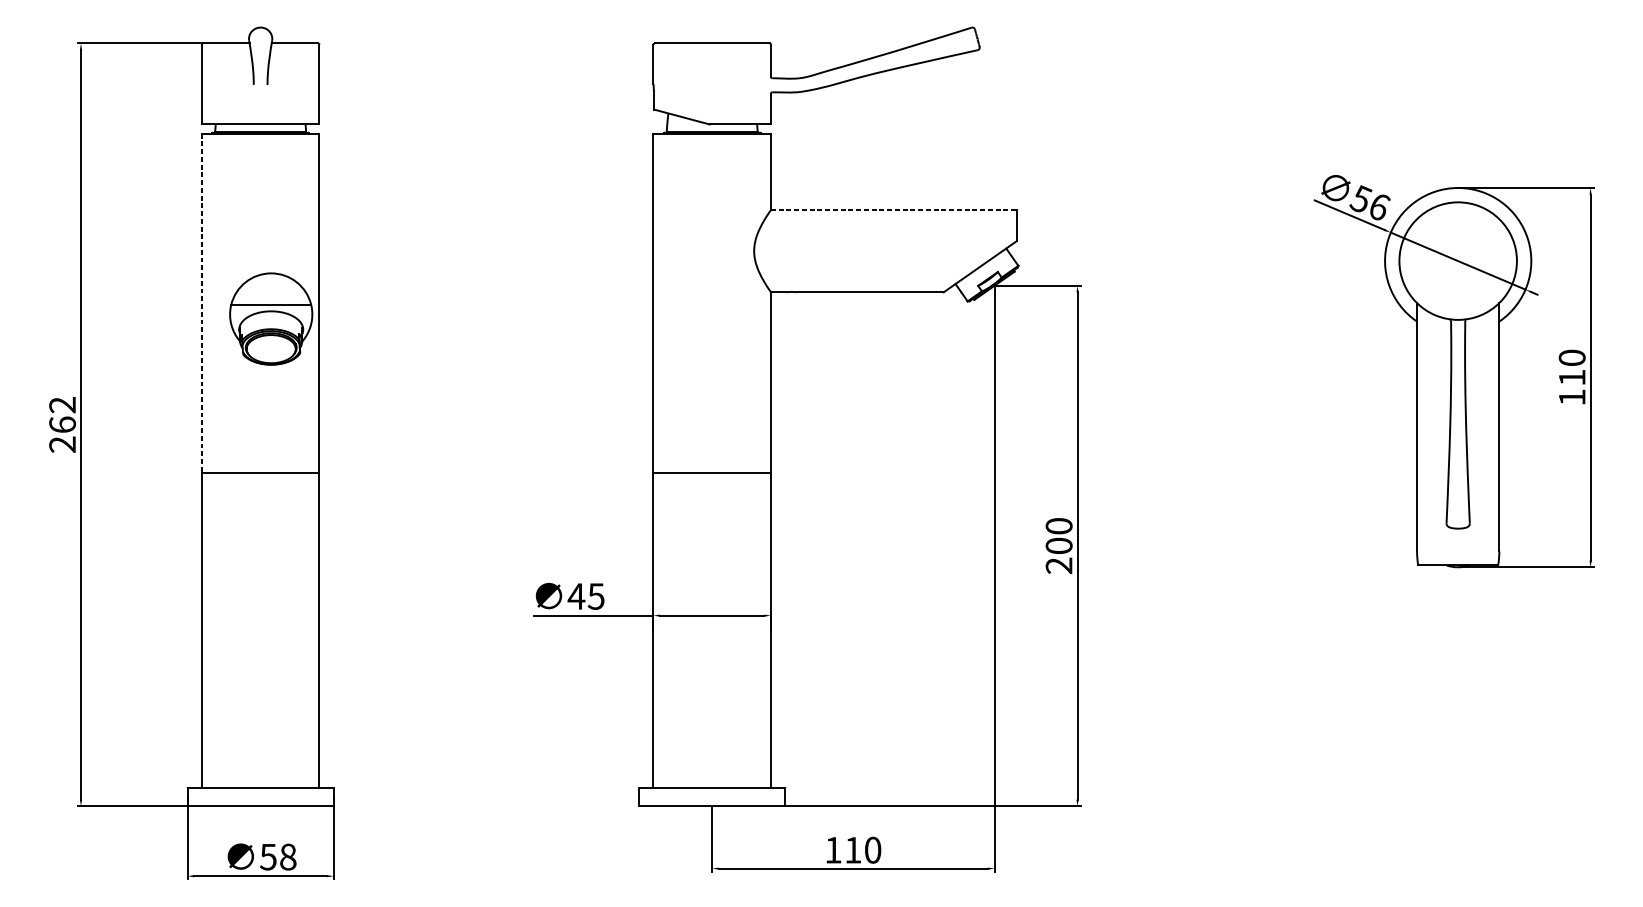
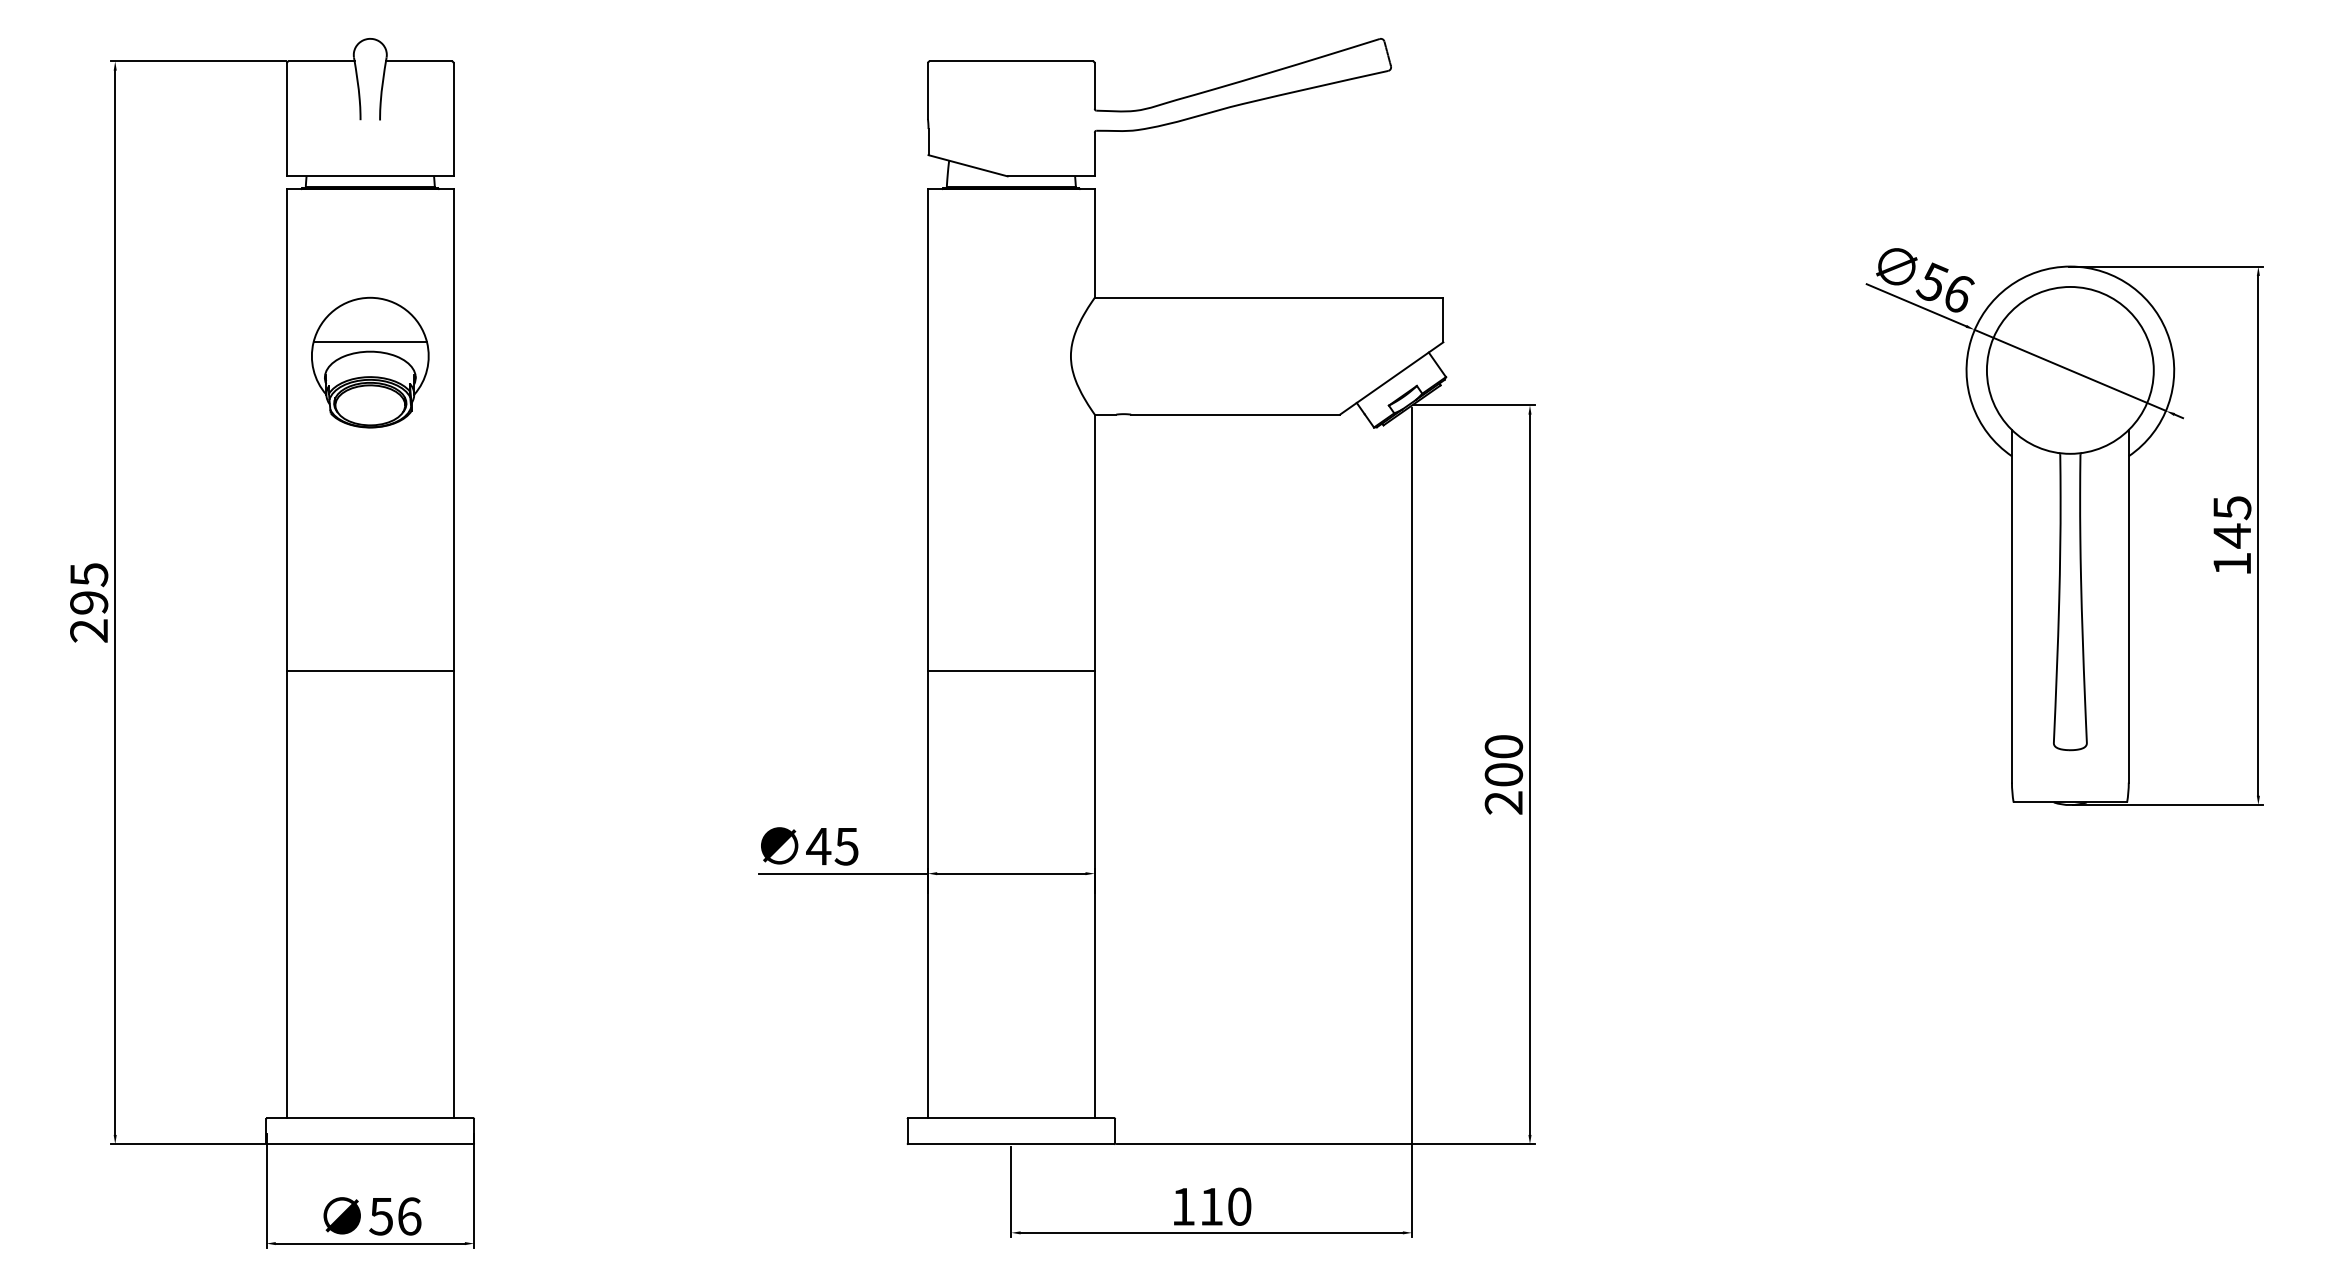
line: (894, 209) -> (1269, 297), dashed -> solid
line: (201, 303) -> (286, 430), dashed -> solid
part: (271, 318) -> (370, 362), moved
text: (1572, 368) -> (2232, 522), 110 -> 145
text: (62, 414) -> (89, 588), 262 -> 295
text: (288, 857) -> (409, 1216), 58 -> 56

